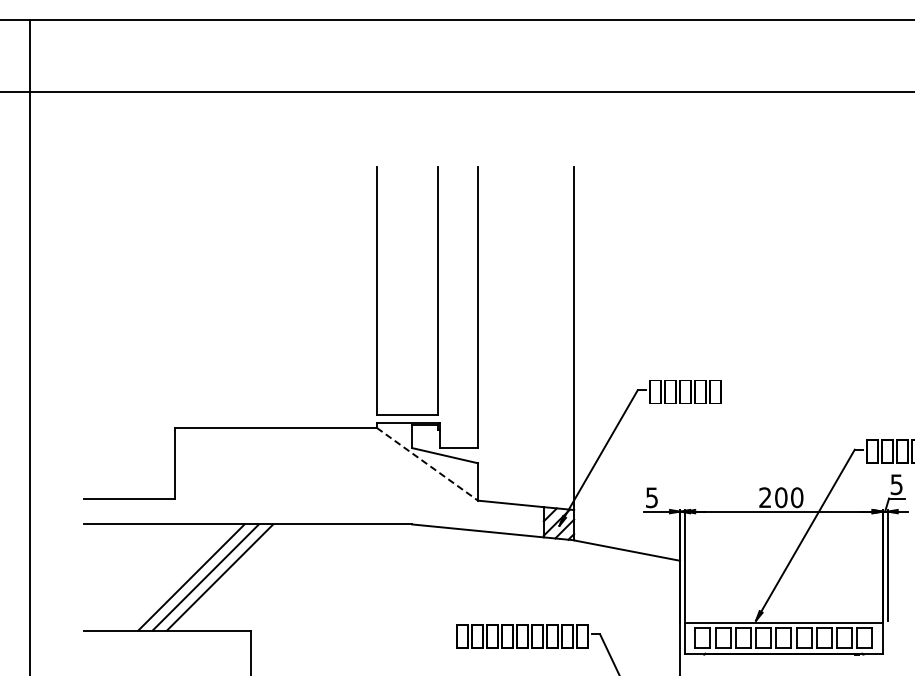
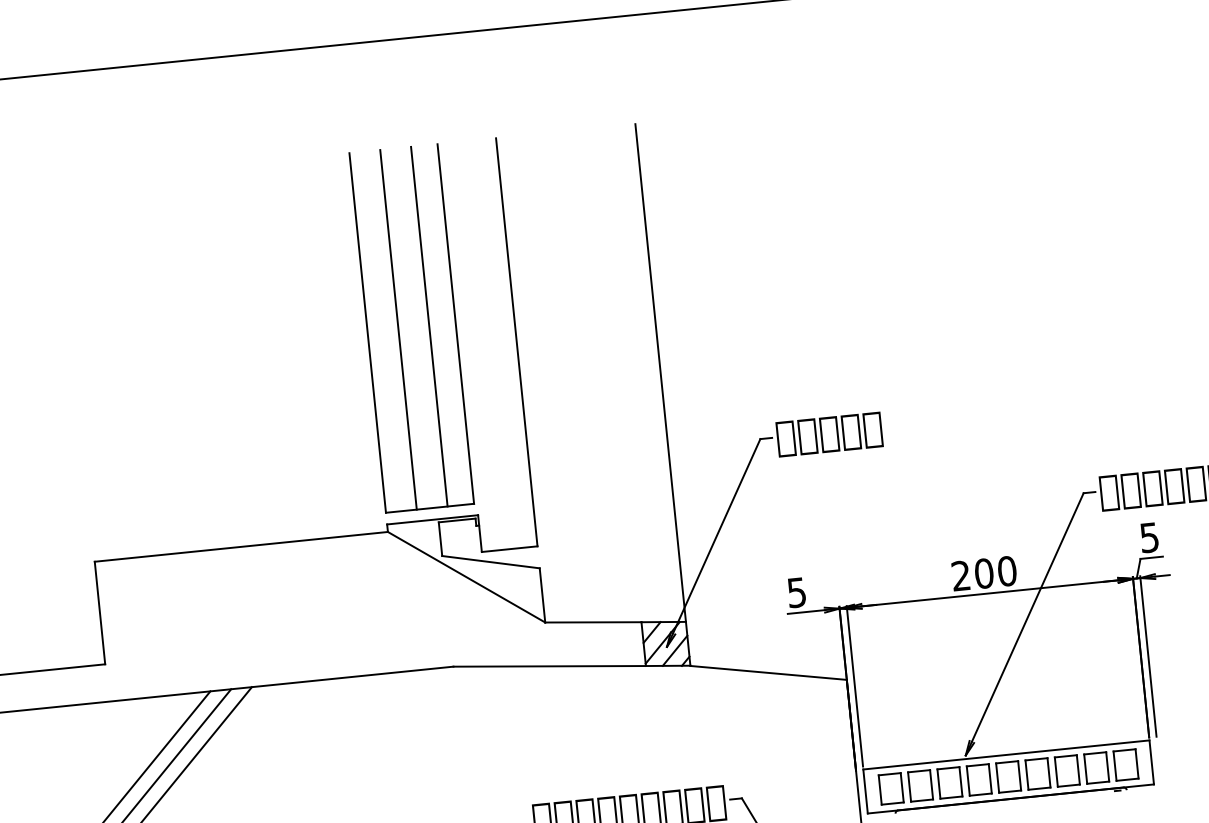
line: (398, 290) -> (399, 329), added
line: (419, 290) -> (429, 326), added
line: (427, 464) -> (466, 577), dashed -> solid

